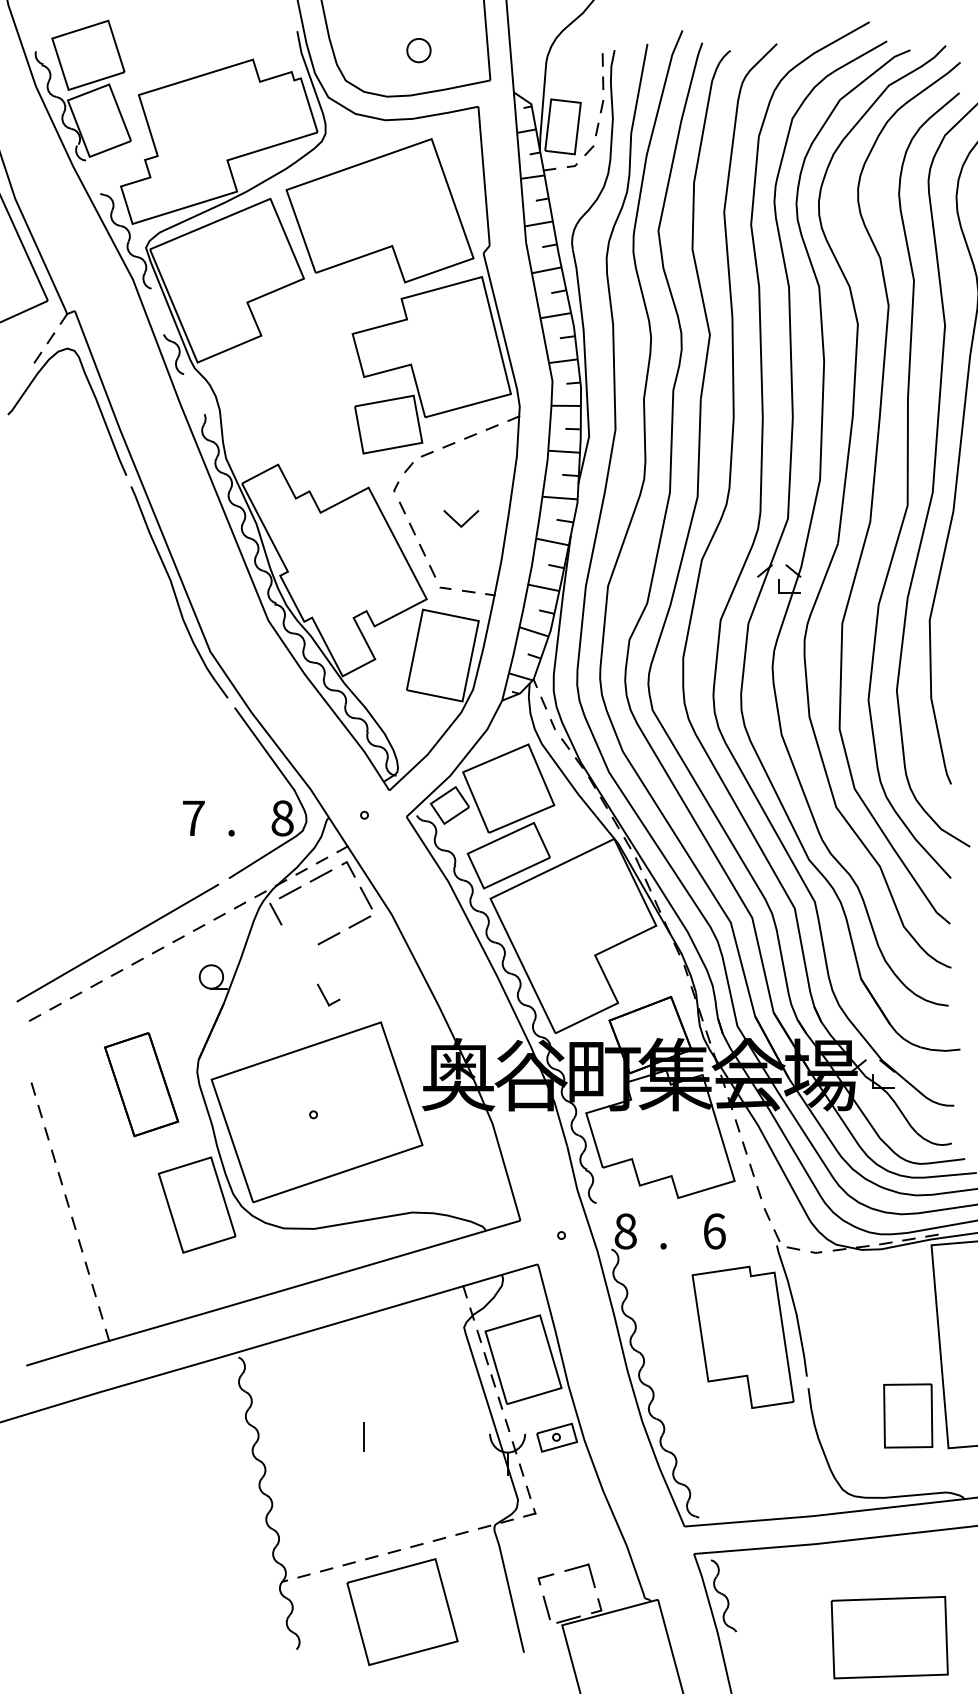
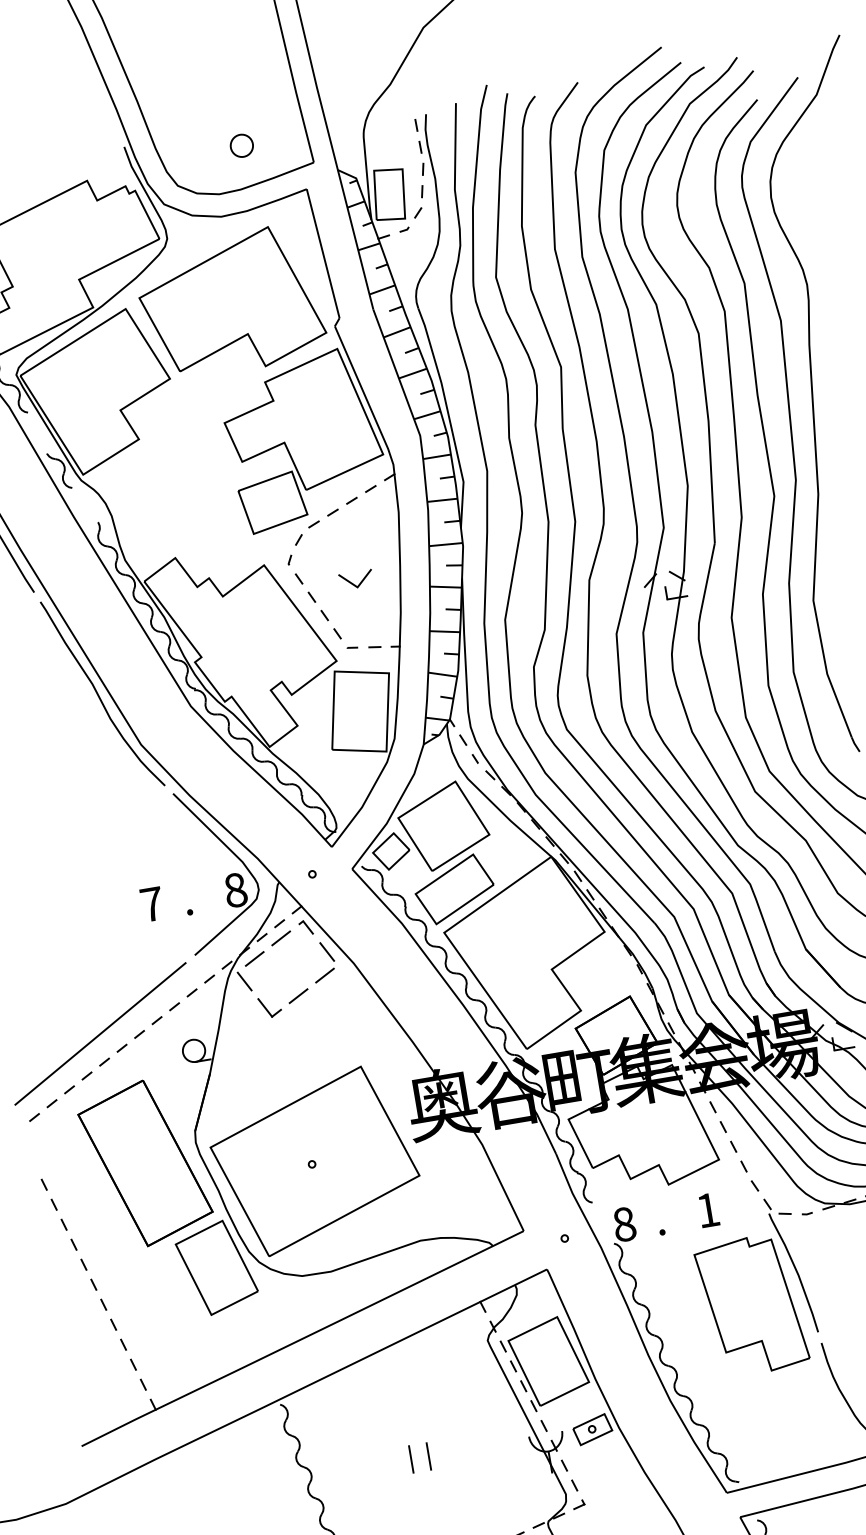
part: (328, 994) -> (269, 1006), moved
part: (141, 1084) -> (145, 1163), size x1.67
text: (714, 1231) -> (708, 1210), 6 -> 1
line: (383, 1436) -> (429, 1456), added

